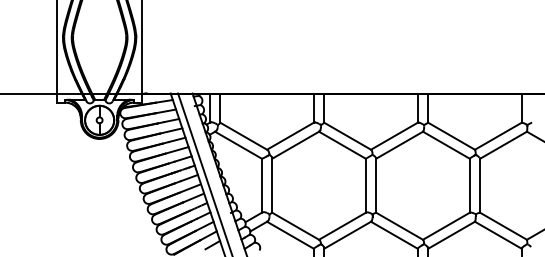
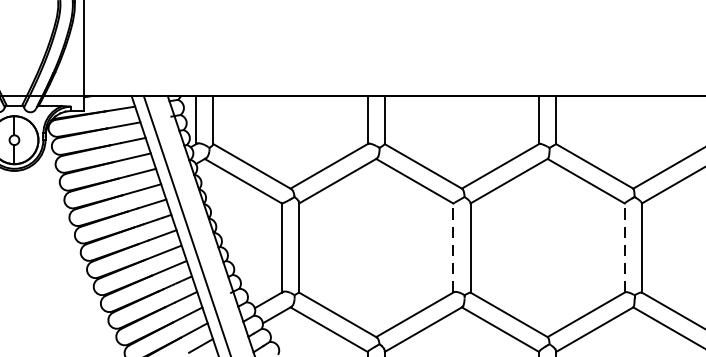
line: (365, 185) -> (452, 247), solid -> dashed
line: (469, 185) -> (624, 247), solid -> dashed

